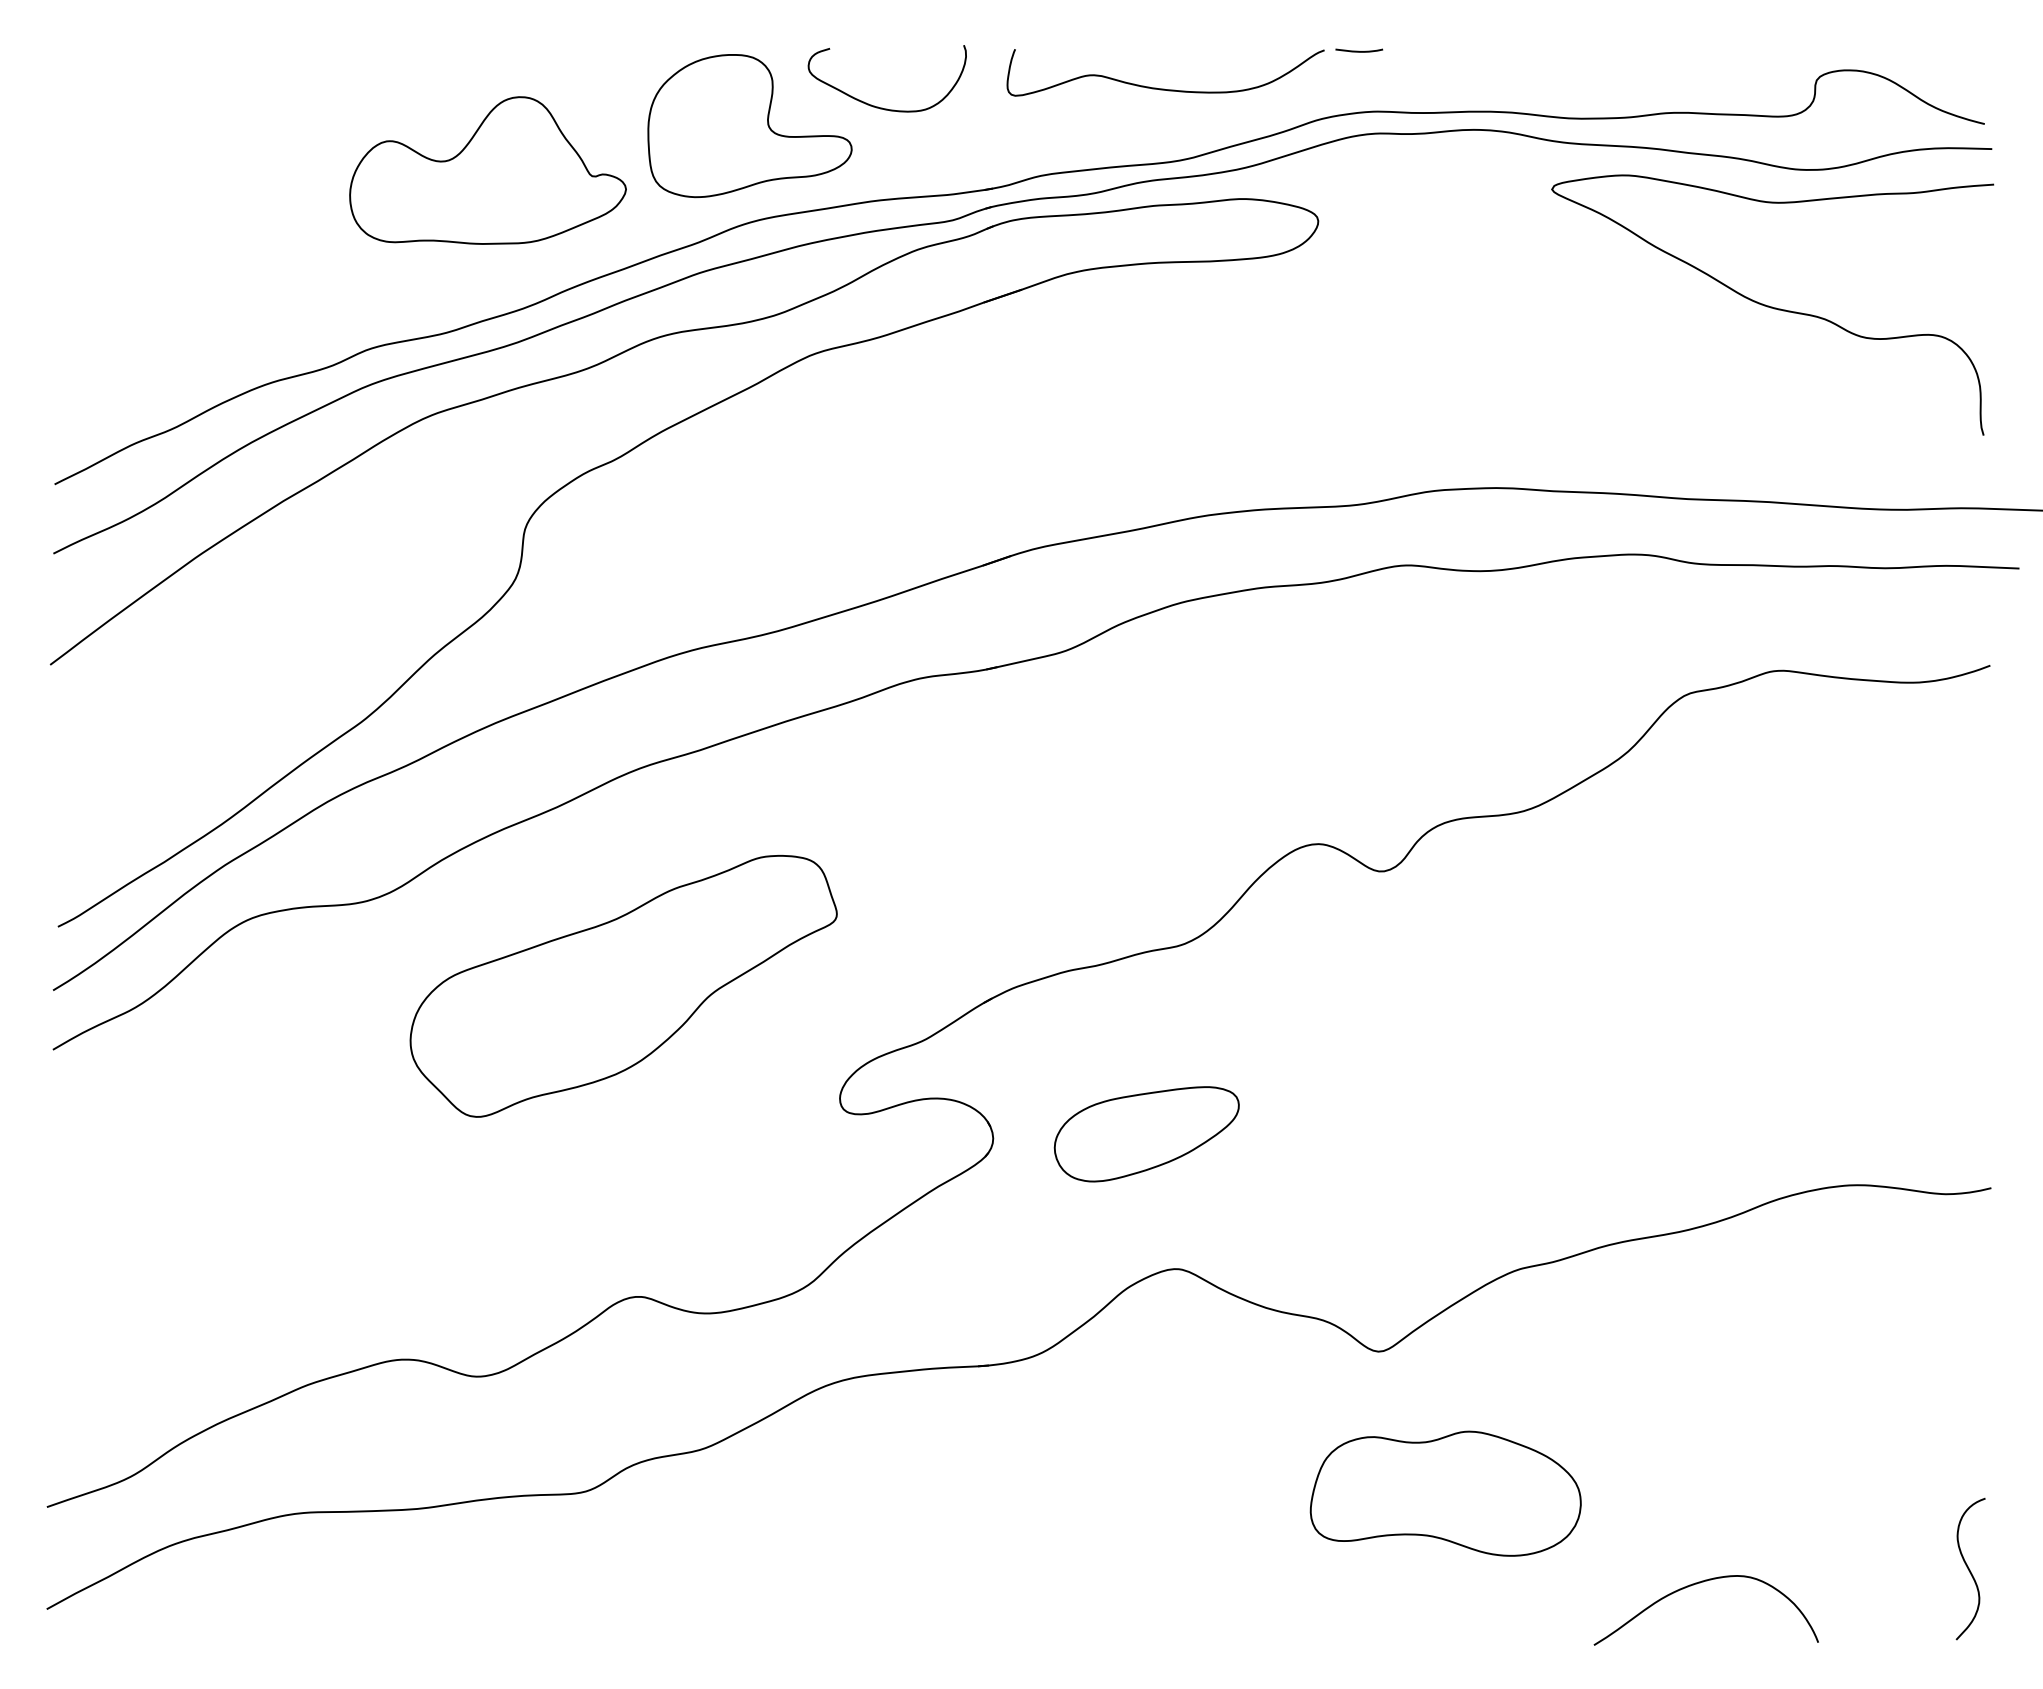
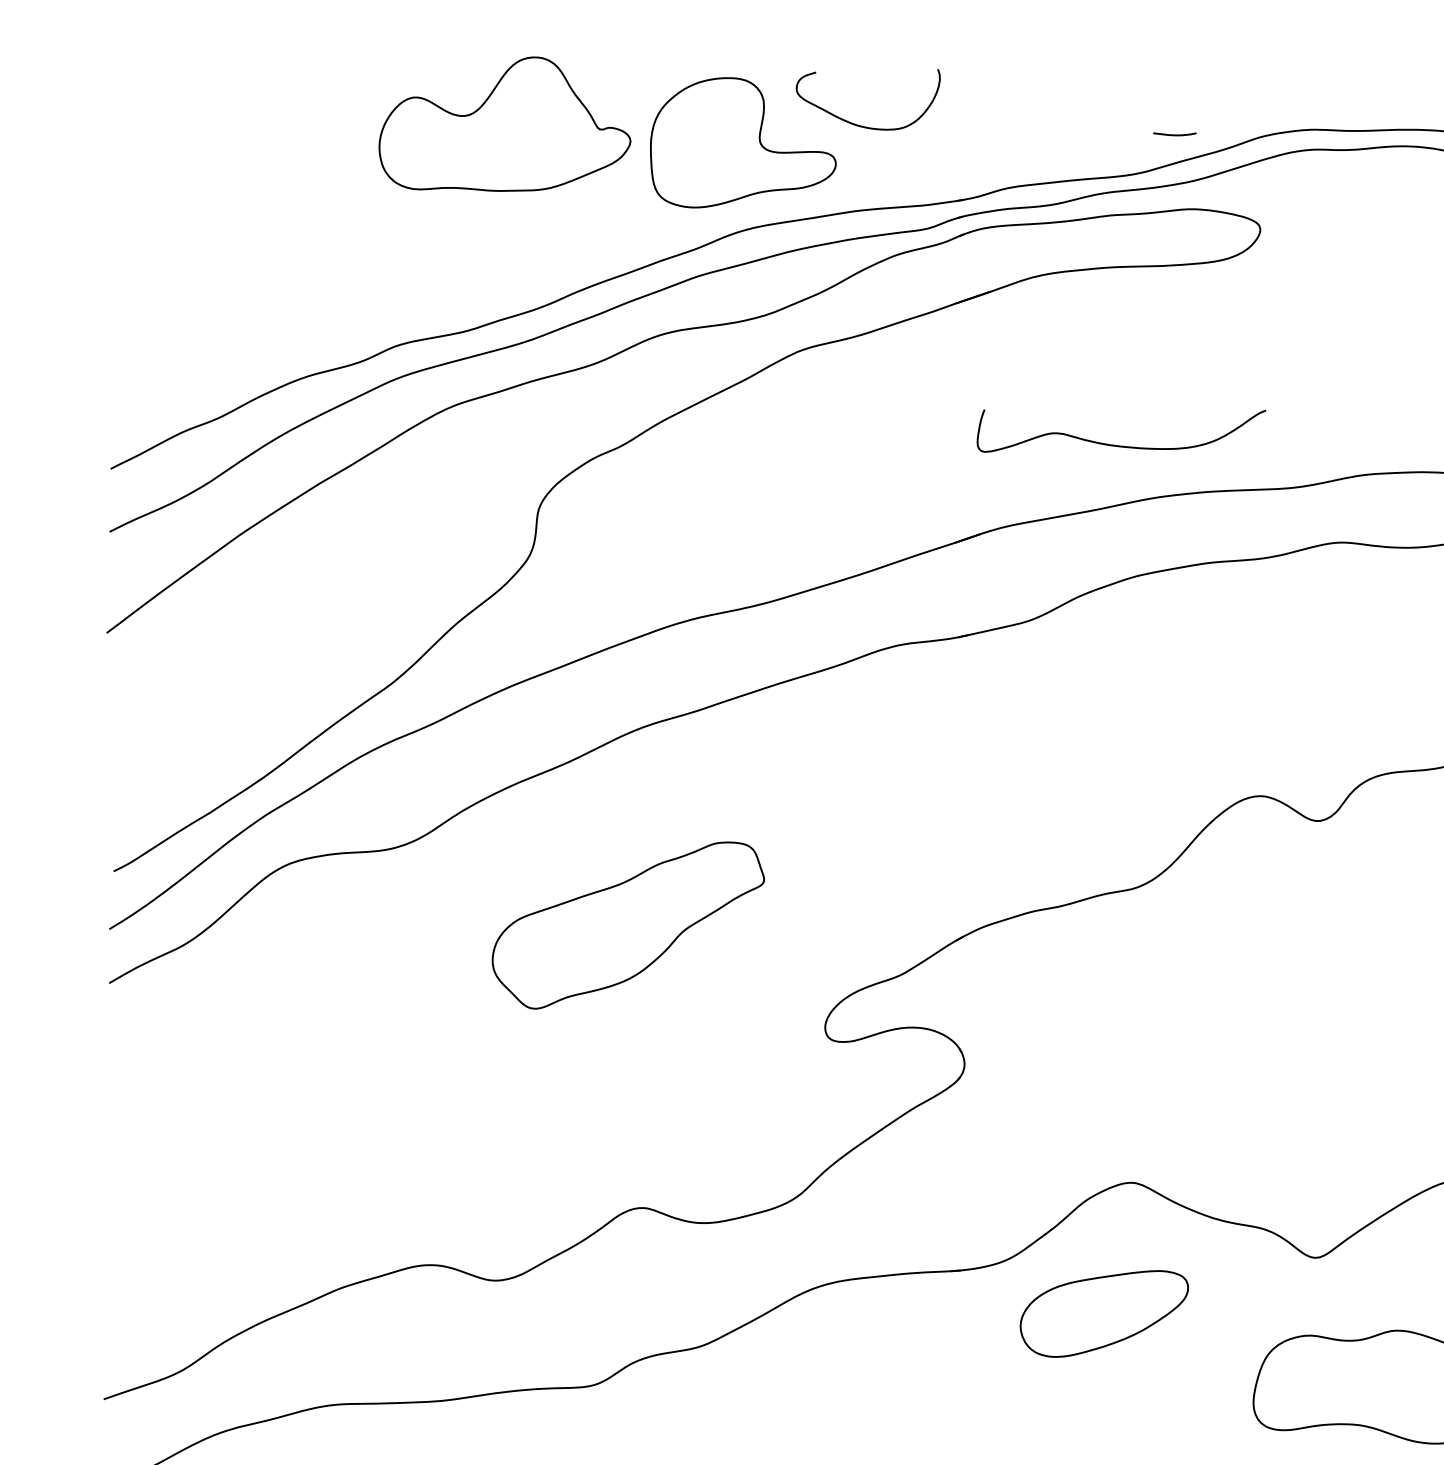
curve: (1358, 50) -> (1174, 134), moved
curve: (1164, 88) -> (1120, 445), moved
part: (487, 170) -> (504, 124), moved
part: (623, 986) -> (628, 925), size x0.7
part: (1146, 1134) -> (1104, 1314), moved

